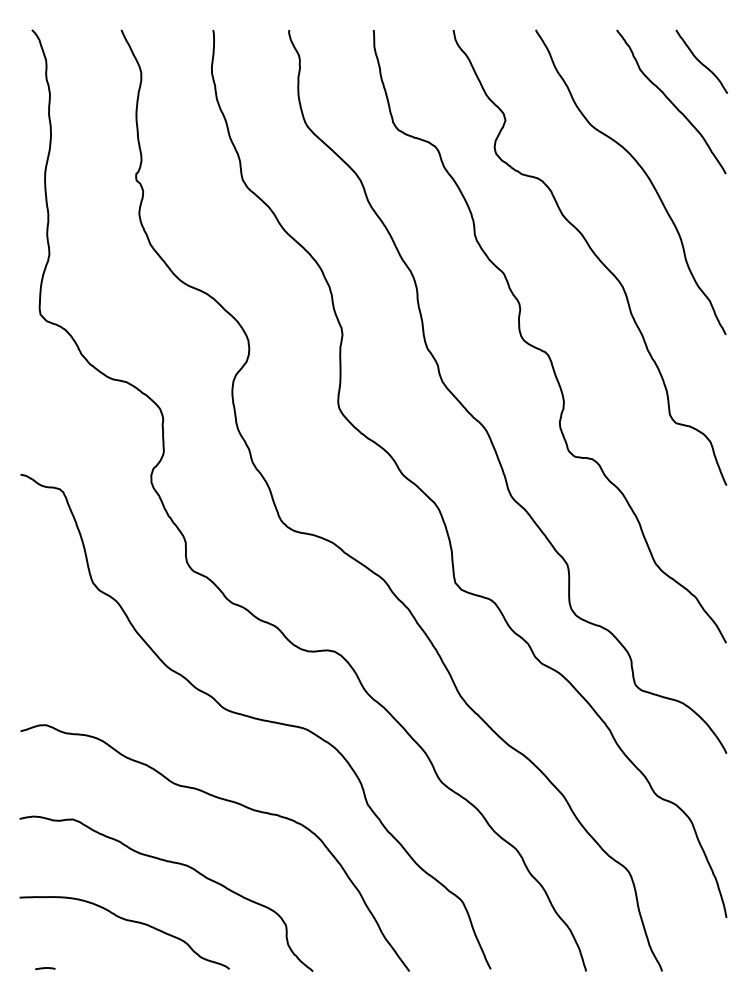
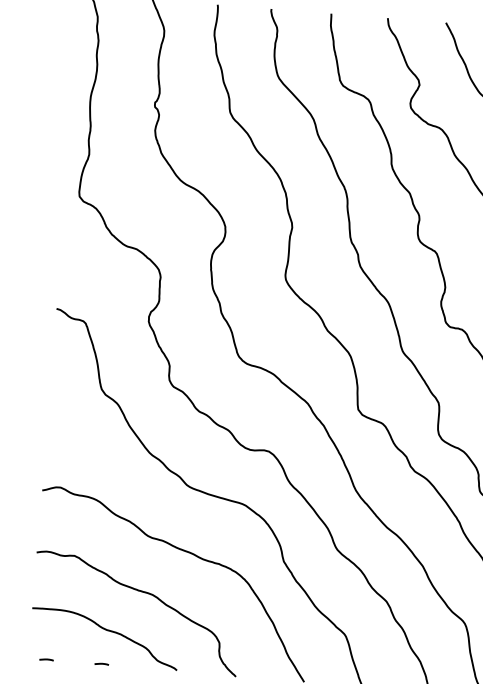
line: (123, 968) -> (101, 664), added

